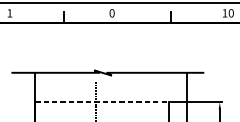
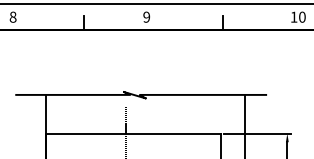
text: (9, 12) -> (12, 16), 1 -> 8
text: (111, 12) -> (146, 16), 0 -> 9
line: (102, 102) -> (133, 133), dashed -> solid

